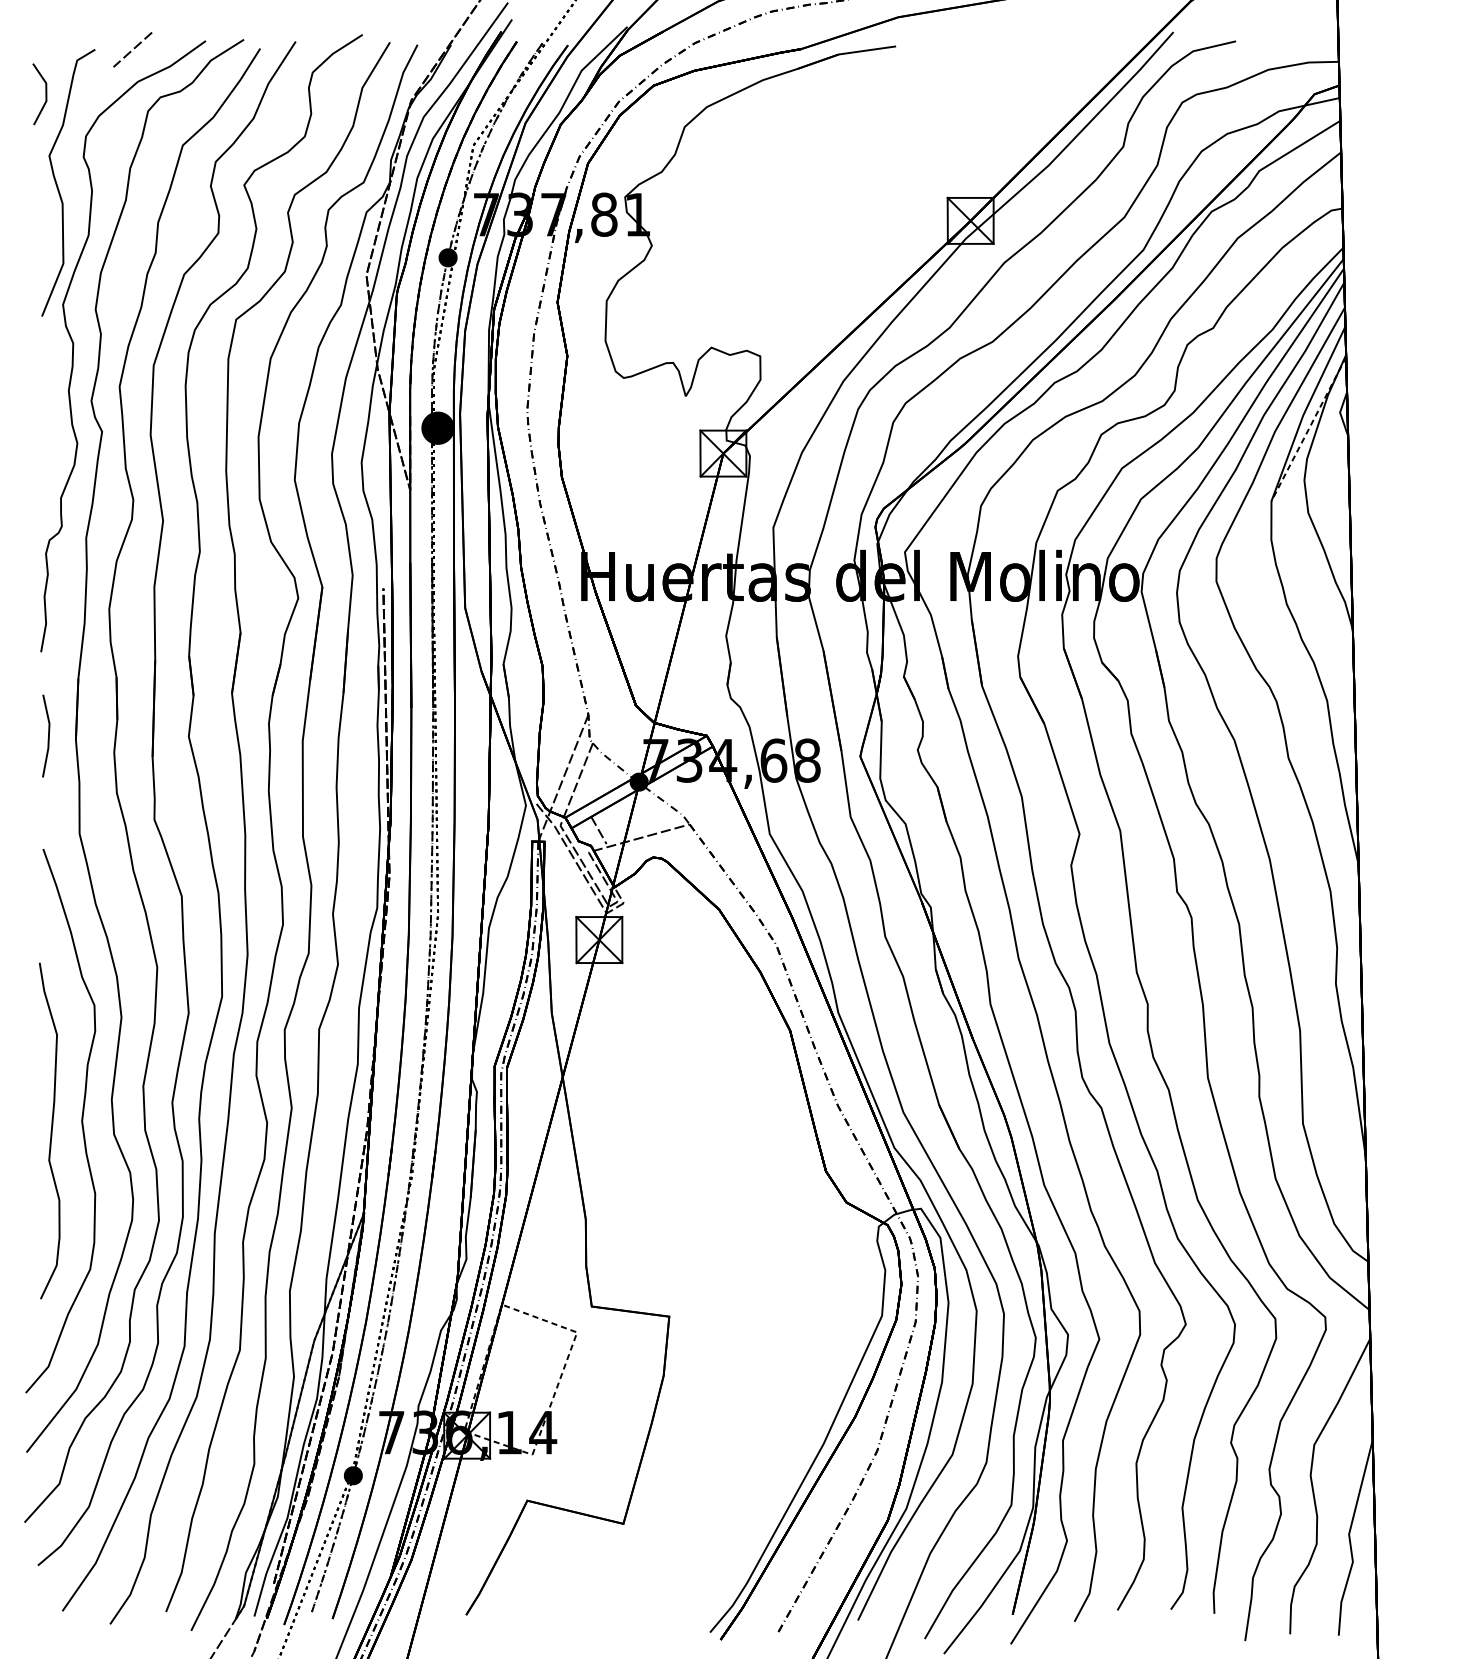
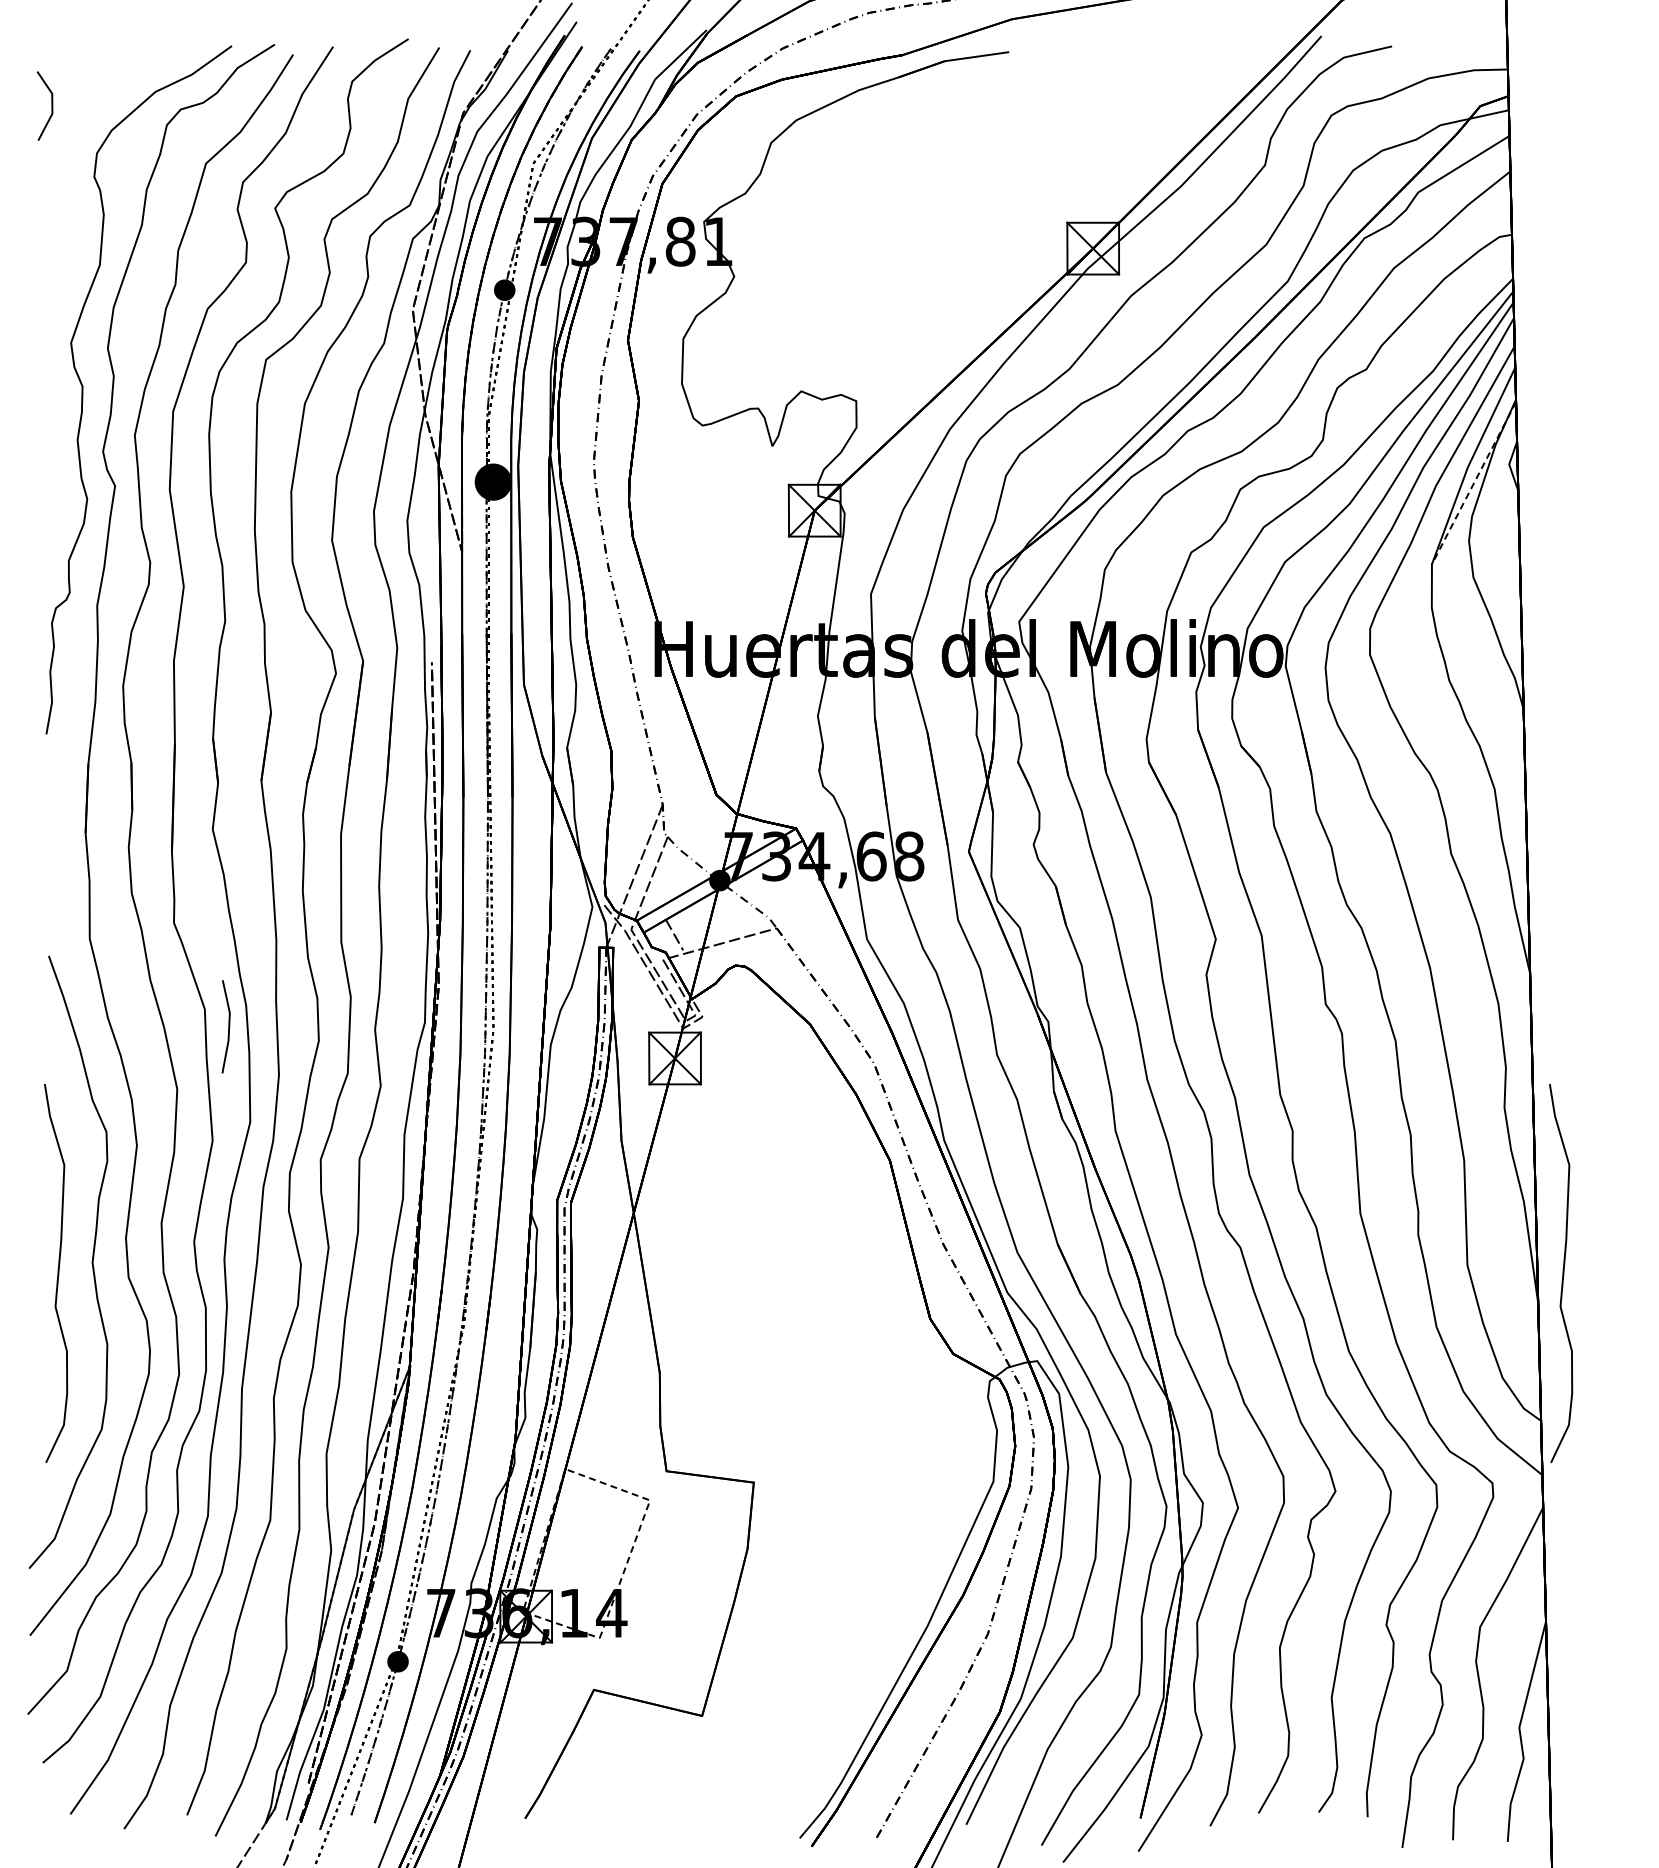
line: (133, 48) -> (150, 54), removed
curve: (58, 186) -> (65, 209), removed
line: (48, 735) -> (228, 1026), moved
curve: (1387, 1130) -> (1562, 1273), added

